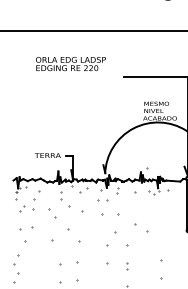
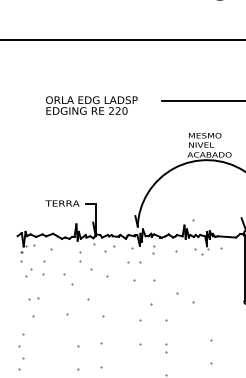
text: (70, 63) -> (91, 105), moved
part: (25, 228) -> (33, 298), size x0.62

